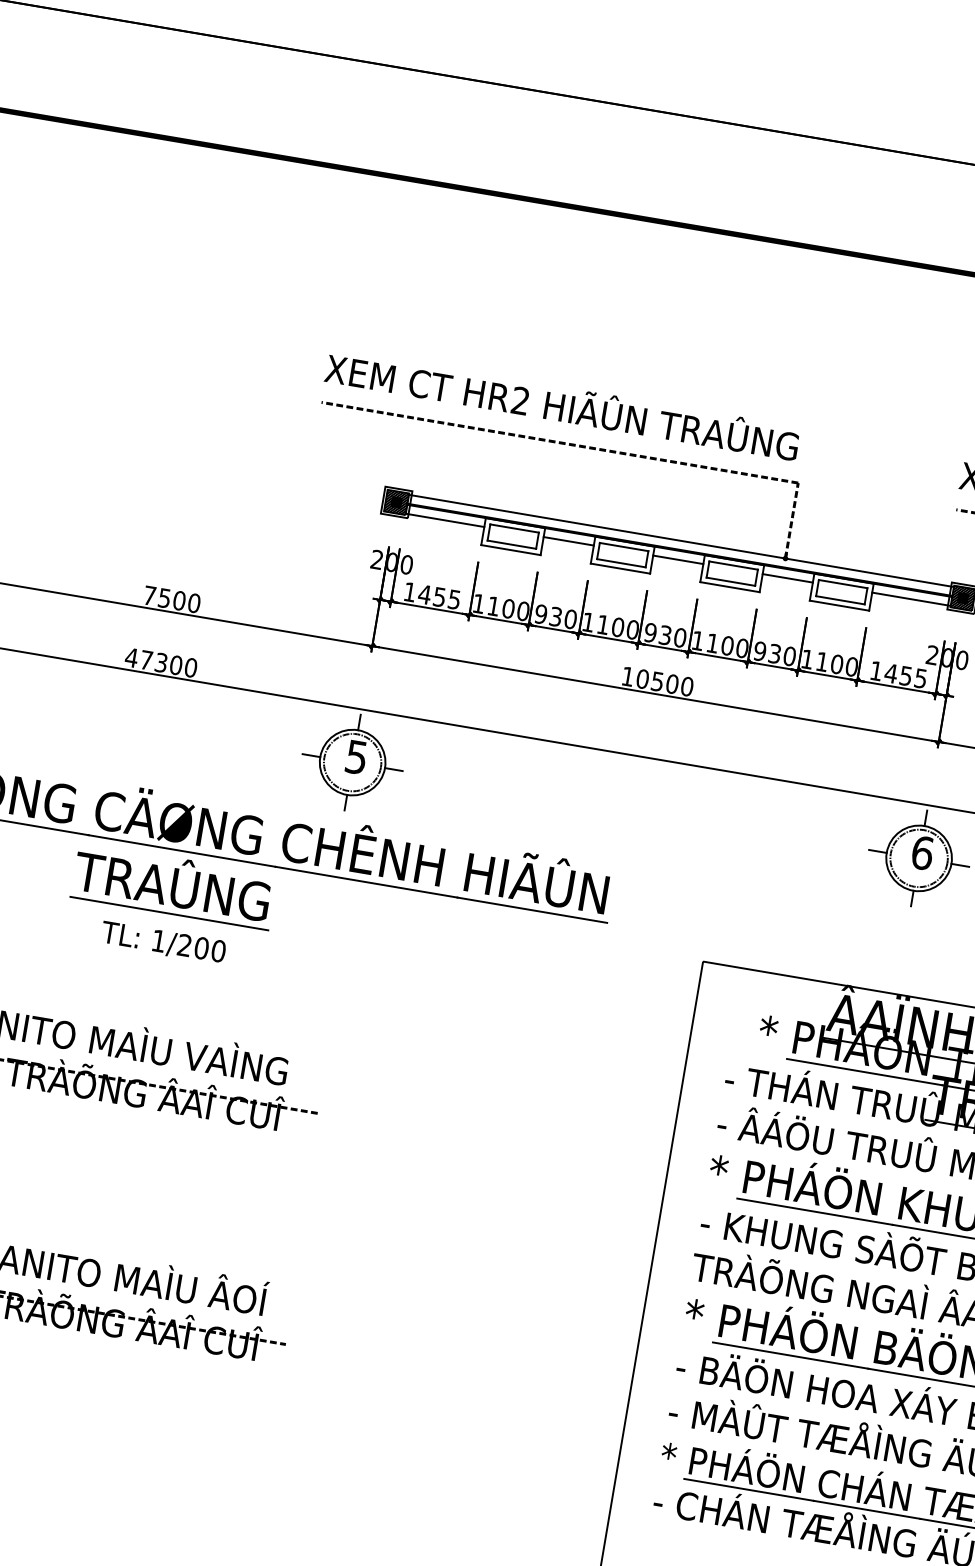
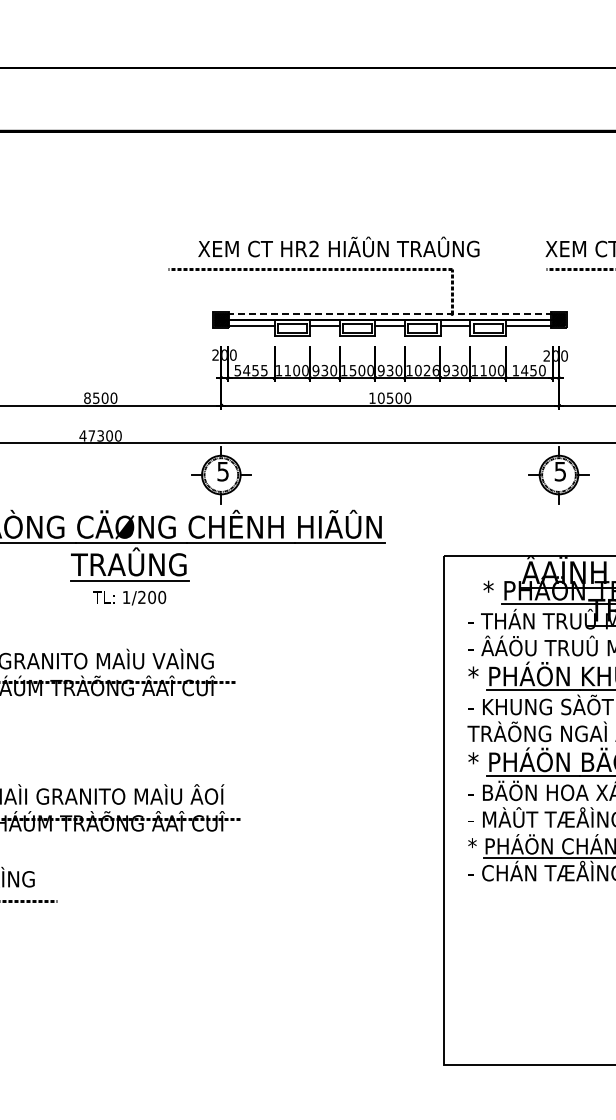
text: (562, 403) -> (338, 246), moved
line: (680, 540) -> (389, 314), solid -> dashed
text: (409, 591) -> (237, 370), 1455 -> 5455
text: (149, 596) -> (87, 398), 7500 -> 8500
text: (602, 624) -> (352, 370), 1100 -> 1500
text: (726, 645) -> (426, 370), 1100 -> 1026
text: (921, 678) -> (542, 370), 1455 -> 1450
text: (922, 852) -> (560, 471), 6 -> 5

